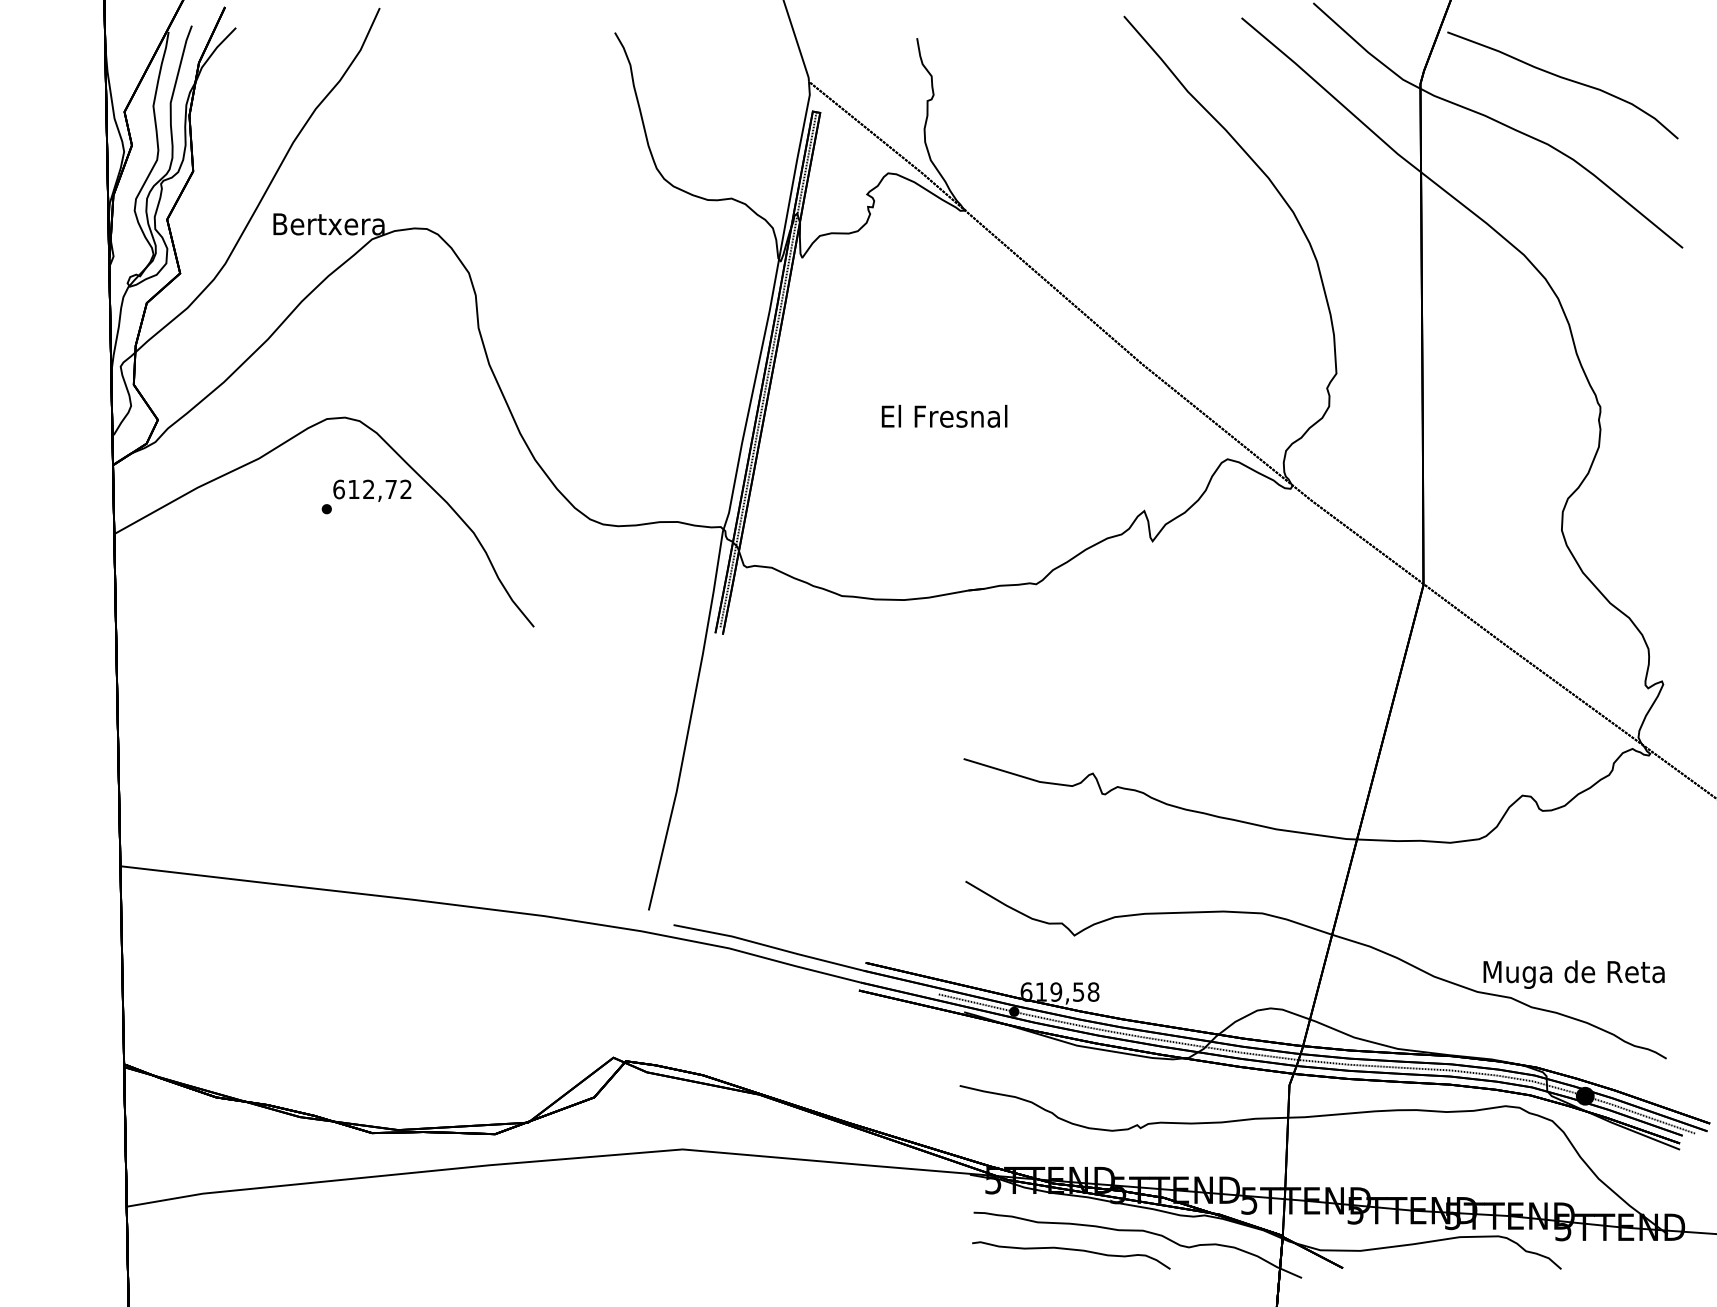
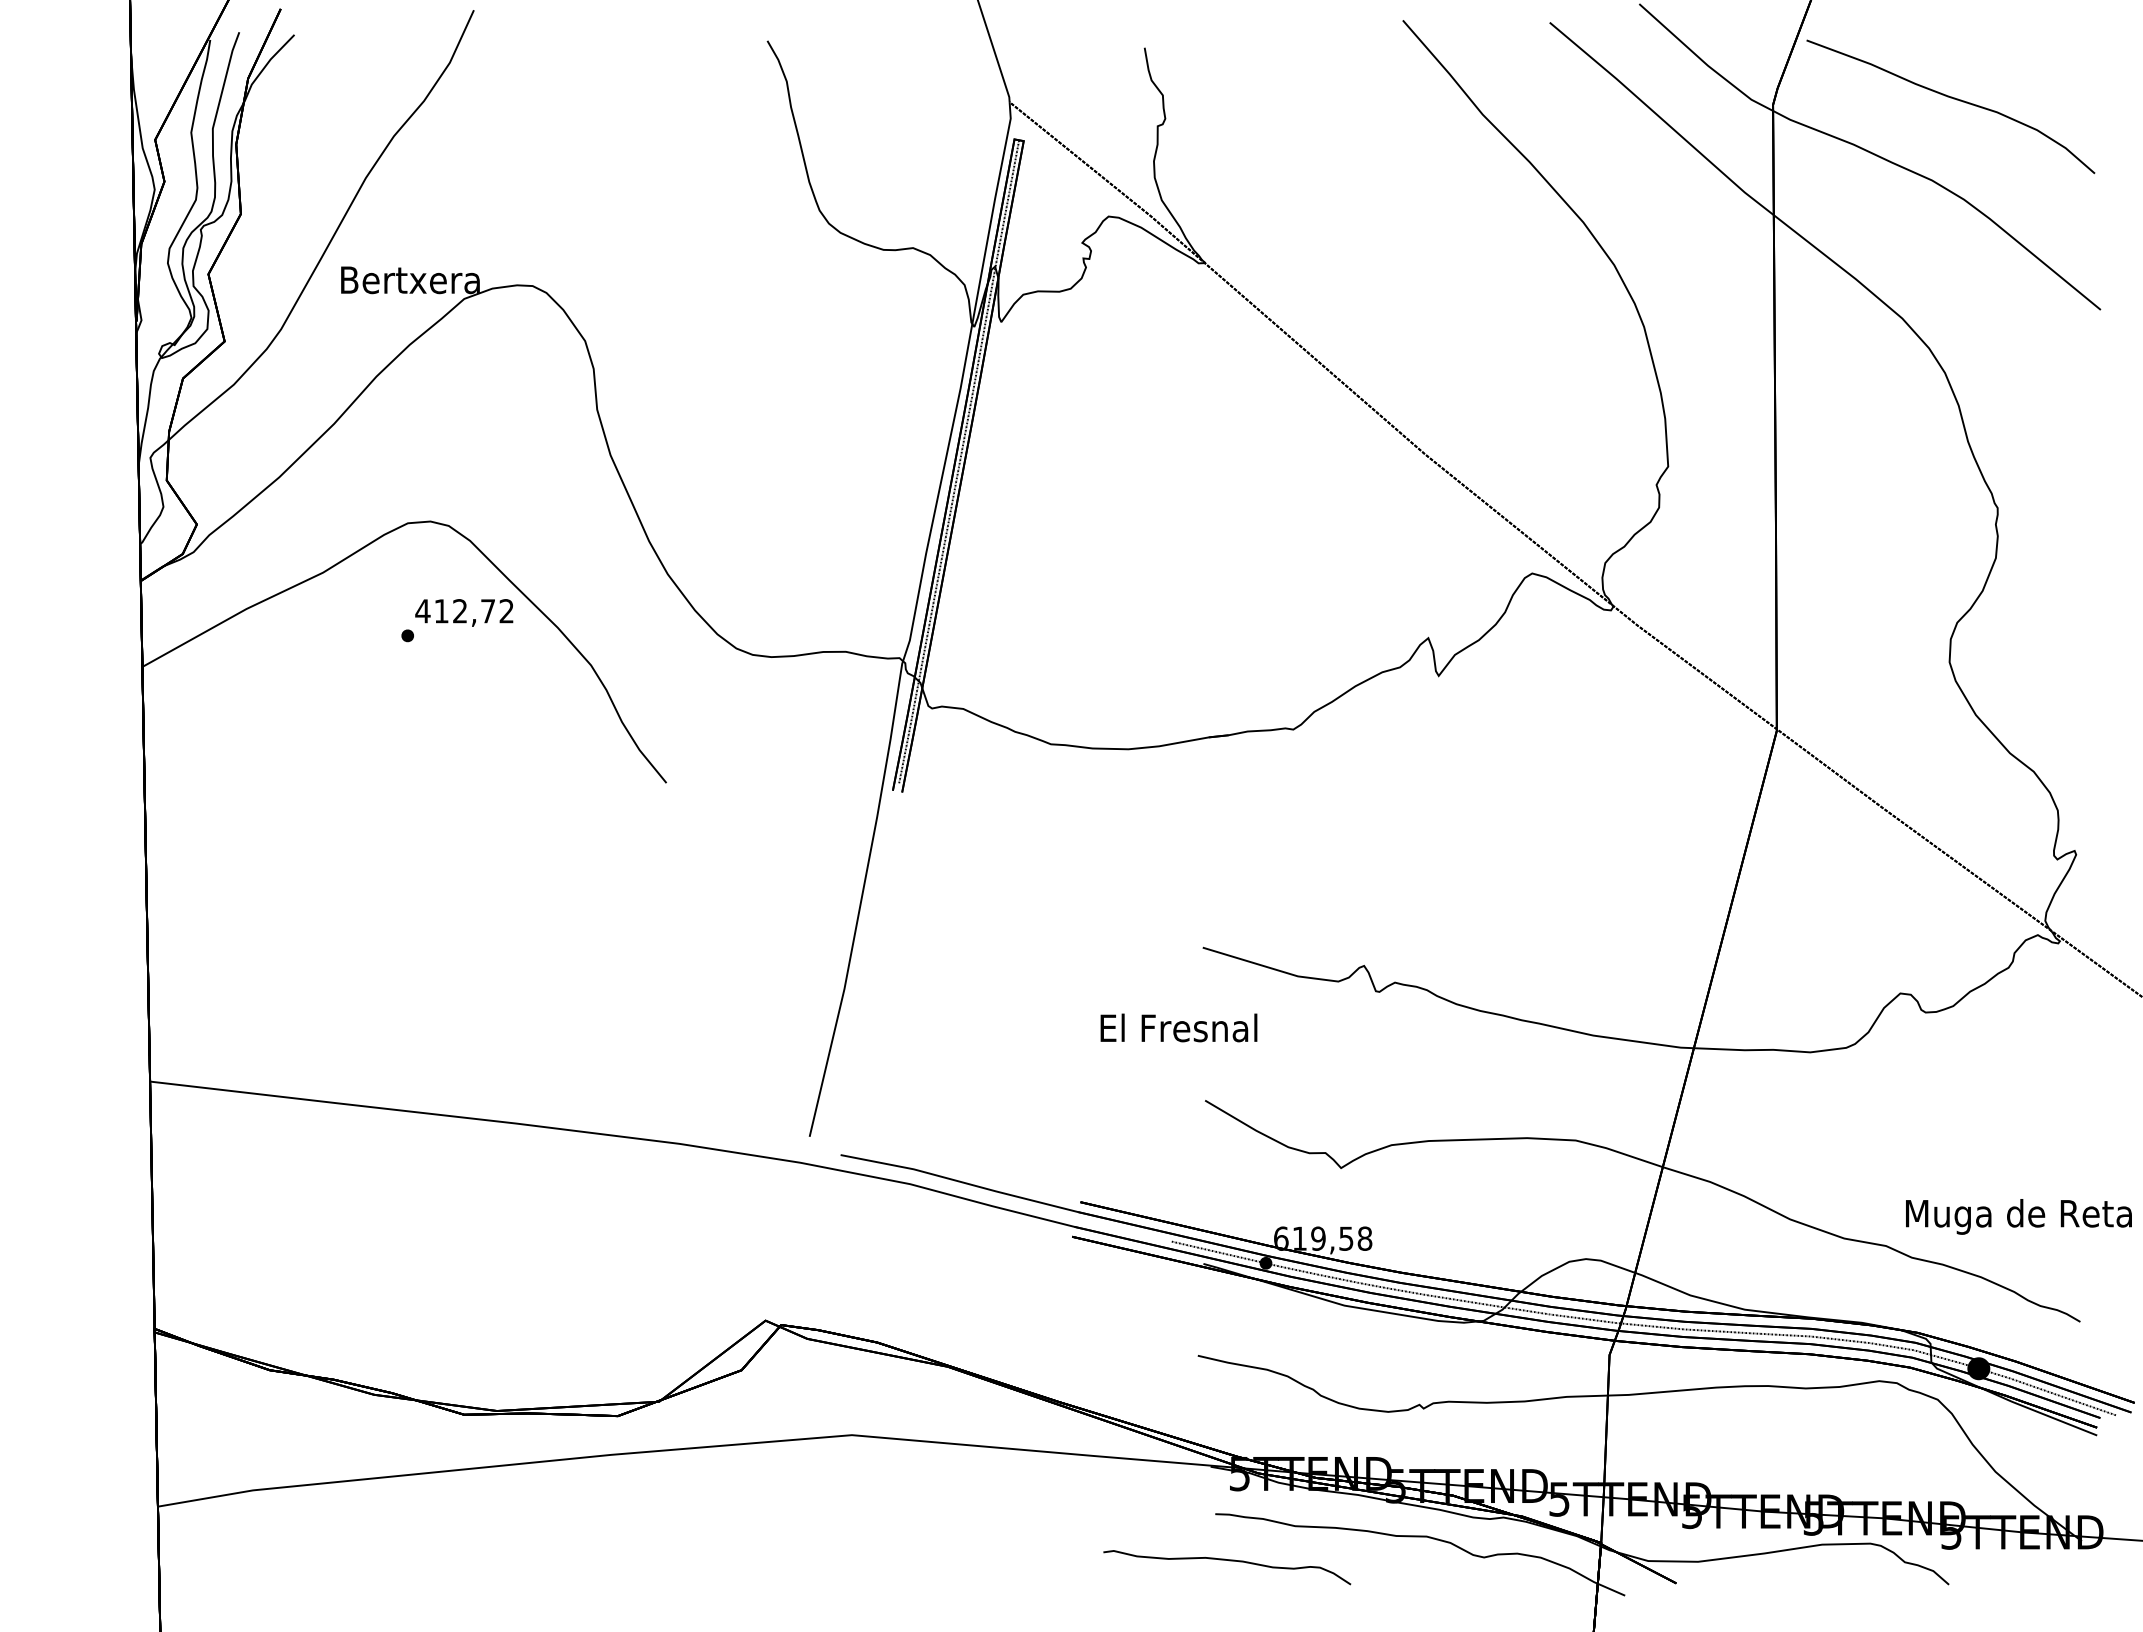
text: (944, 416) -> (1178, 1027), moved
text: (338, 489) -> (422, 611), 612,72 -> 412,72
text: (1573, 974) -> (2018, 1216), moved
part: (1073, 1250) -> (1229, 1561), moved

